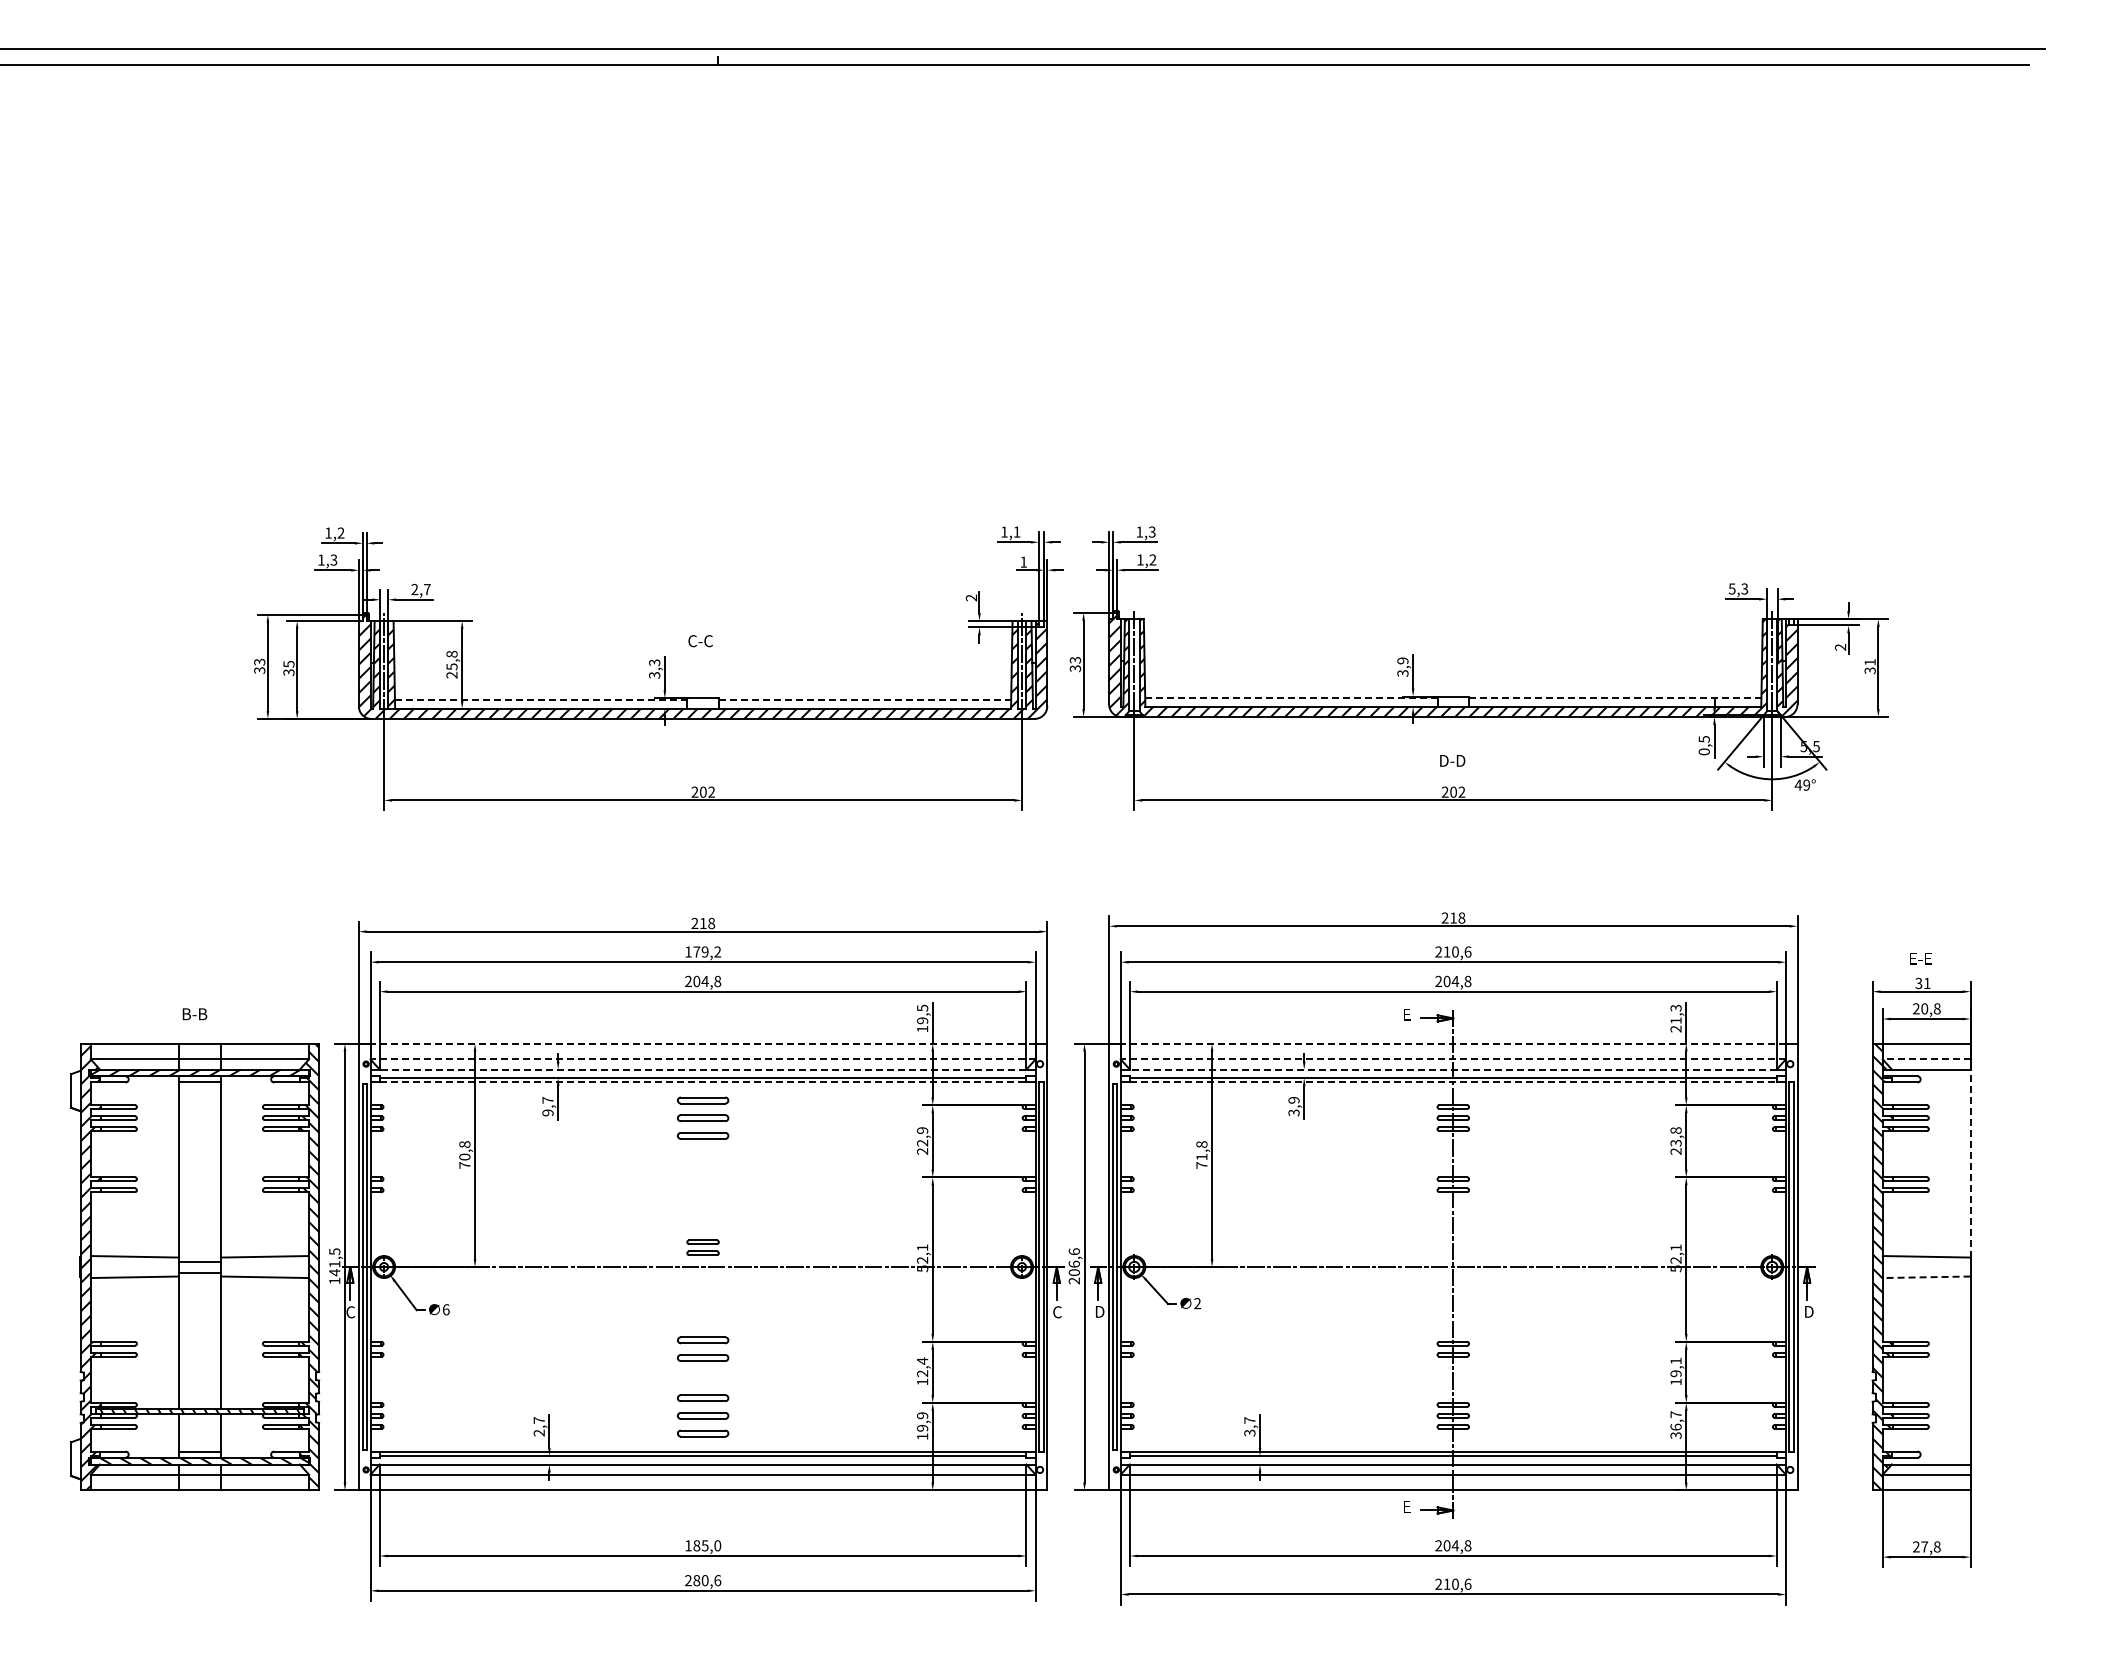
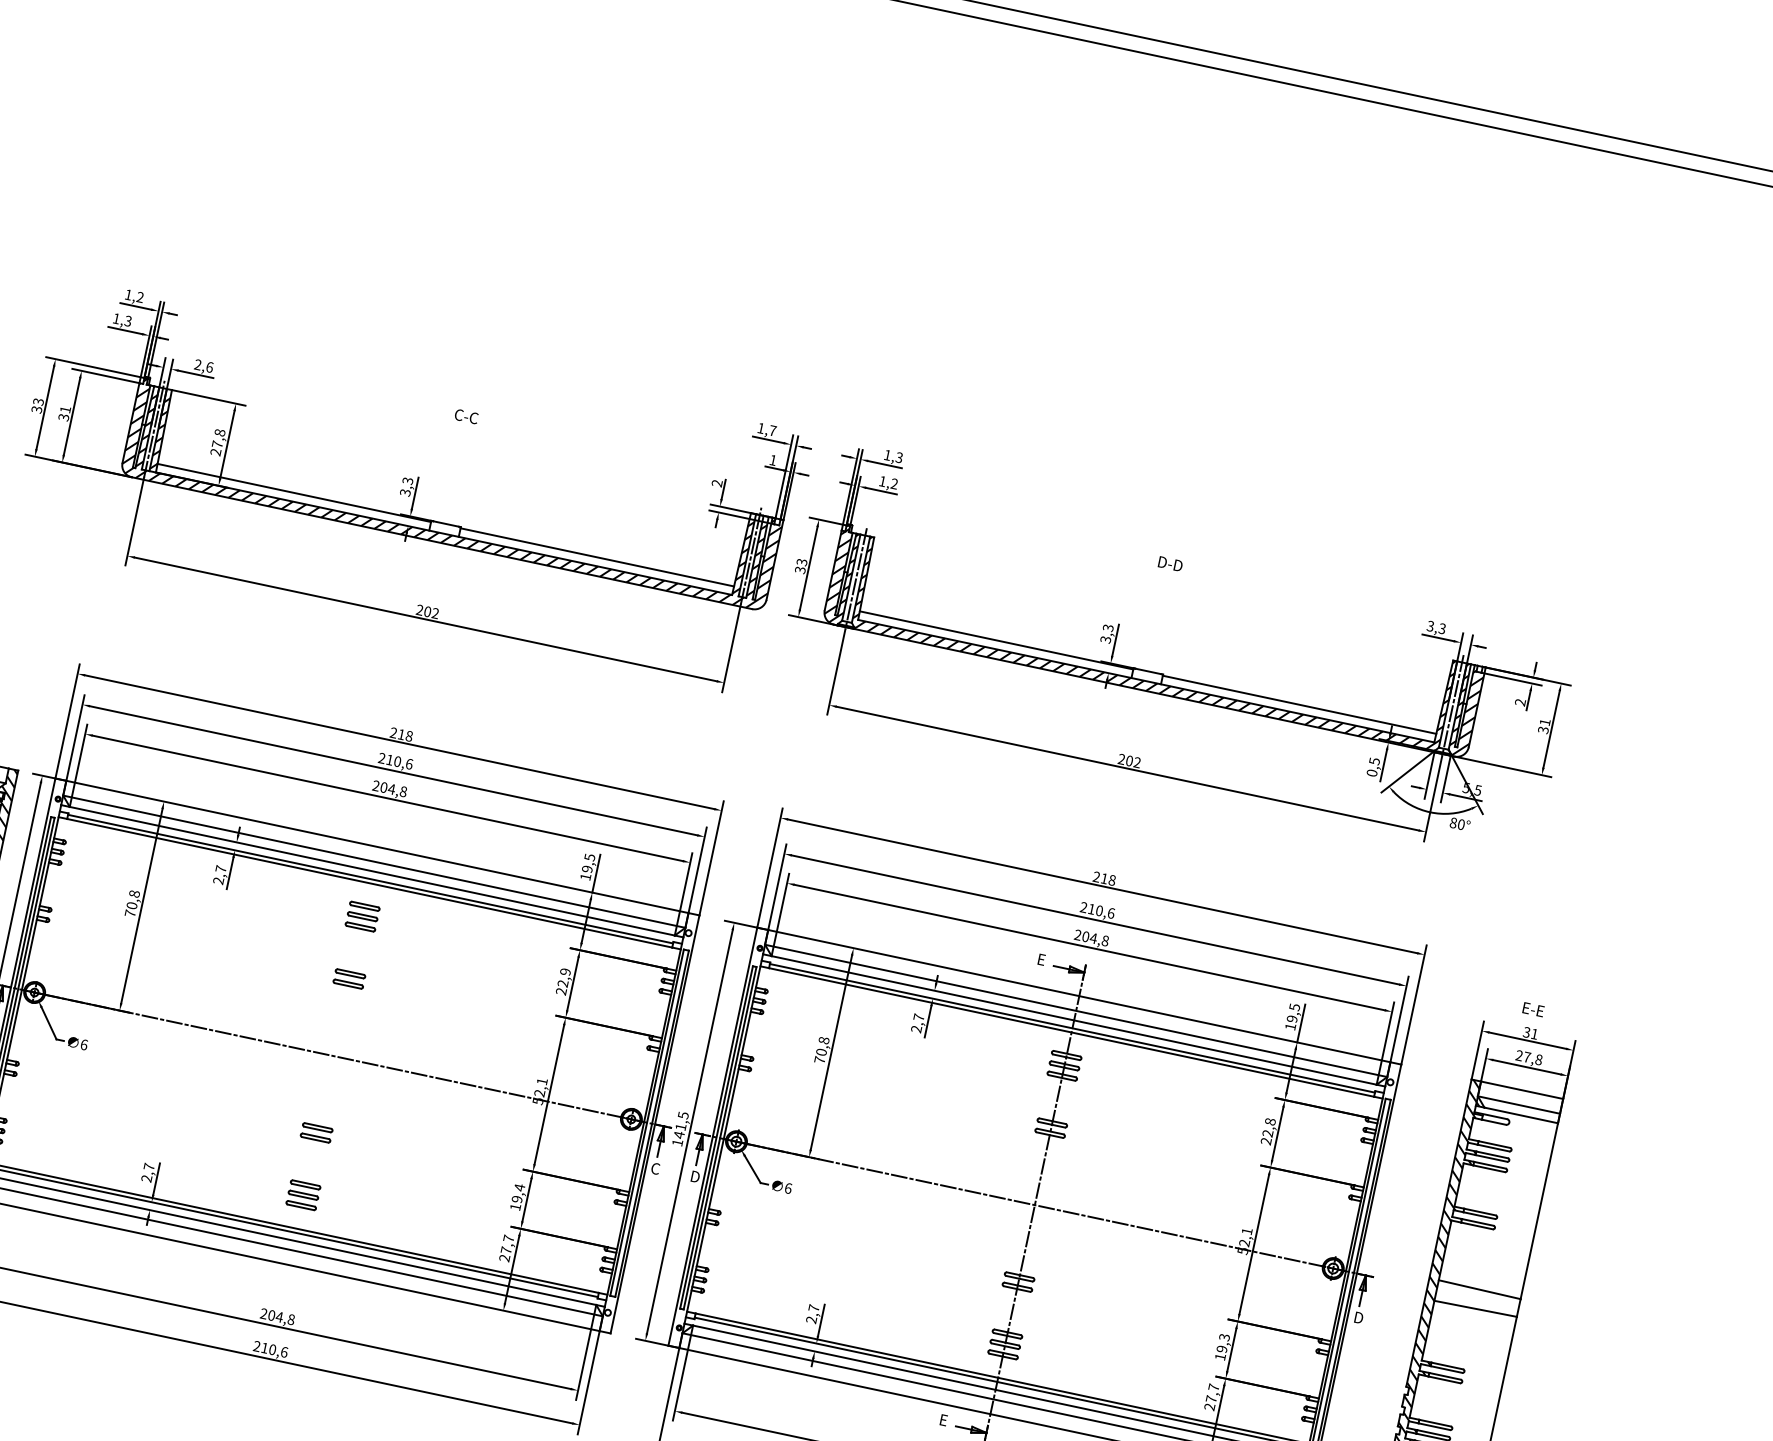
text: (1016, 531) -> (772, 430), 1,1 -> 1,7
text: (1732, 588) -> (1430, 625), 5,3 -> 3,3
text: (427, 589) -> (209, 367), 2,7 -> 2,6
text: (700, 641) -> (466, 416), moved
text: (1402, 660) -> (1107, 627), 3,9 -> 3,3
text: (288, 663) -> (65, 408), 35 -> 31
text: (451, 666) -> (217, 444), 25,8 -> 27,8
line: (1291, 697) -> (996, 640), dashed -> solid
line: (1615, 697) -> (1299, 704), dashed -> solid
line: (541, 699) -> (294, 492), dashed -> solid
line: (865, 699) -> (597, 557), dashed -> solid
text: (1452, 760) -> (1170, 563), moved
text: (1802, 784) -> (1457, 823), 49° -> 80°
text: (703, 951) -> (396, 760), 179,2 -> 210,6
text: (1924, 1008) -> (1527, 1056), 20,8 -> 27,8
text: (1675, 1018) -> (1292, 1016), 21,3 -> 19,5
line: (703, 1043) -> (377, 846), dashed -> solid
line: (1453, 1043) -> (1079, 996), dashed -> solid
line: (703, 1059) -> (374, 861), dashed -> solid
line: (1453, 1059) -> (1076, 1011), dashed -> solid
line: (1926, 1059) -> (1518, 1105), dashed -> solid
line: (702, 1069) -> (371, 871), dashed -> solid
line: (1452, 1069) -> (1073, 1020), dashed -> solid
line: (703, 1082) -> (370, 883), dashed -> solid
line: (1453, 1082) -> (1071, 1032), dashed -> solid
text: (1293, 1106) -> (917, 1023), 3,9 -> 2,7
text: (548, 1112) -> (219, 880), 9,7 -> 2,7
part: (702, 1117) -> (362, 915), size x0.62
text: (1676, 1142) -> (1268, 1133), 23,8 -> 22,8
text: (1201, 1156) -> (821, 1051), 71,8 -> 70,8
line: (1970, 1163) -> (1539, 1211), dashed -> solid
part: (702, 1247) -> (348, 978), moved
text: (1073, 1266) -> (679, 1129), 206,6 -> 141,5
line: (1926, 1277) -> (1475, 1309), dashed -> solid
text: (1197, 1303) -> (788, 1188), 2 -> 6
part: (702, 1349) -> (316, 1132), size x0.62
text: (1675, 1360) -> (1224, 1336), 19,1 -> 19,3
text: (922, 1373) -> (517, 1199), 12,4 -> 19,4
part: (702, 1415) -> (302, 1194), size x0.62
text: (922, 1426) -> (506, 1248), 19,9 -> 27,7
text: (1675, 1430) -> (1210, 1402), 36,7 -> 27,7
text: (1249, 1432) -> (811, 1319), 3,7 -> 2,7
text: (703, 1545) -> (278, 1316), 185,0 -> 204,8
text: (696, 1580) -> (264, 1347), 280,6 -> 210,6

